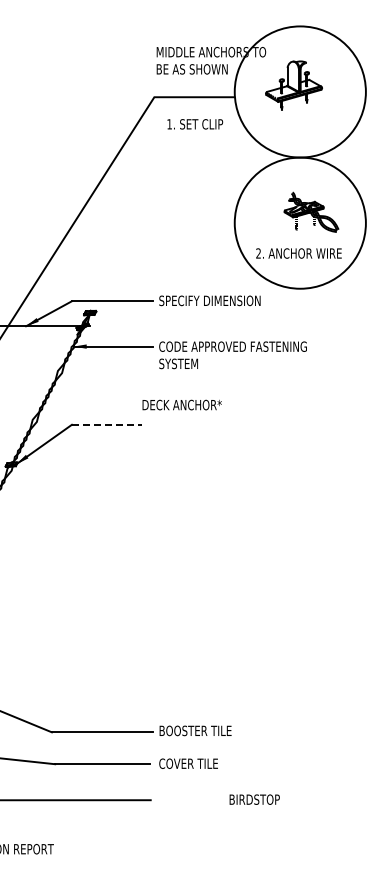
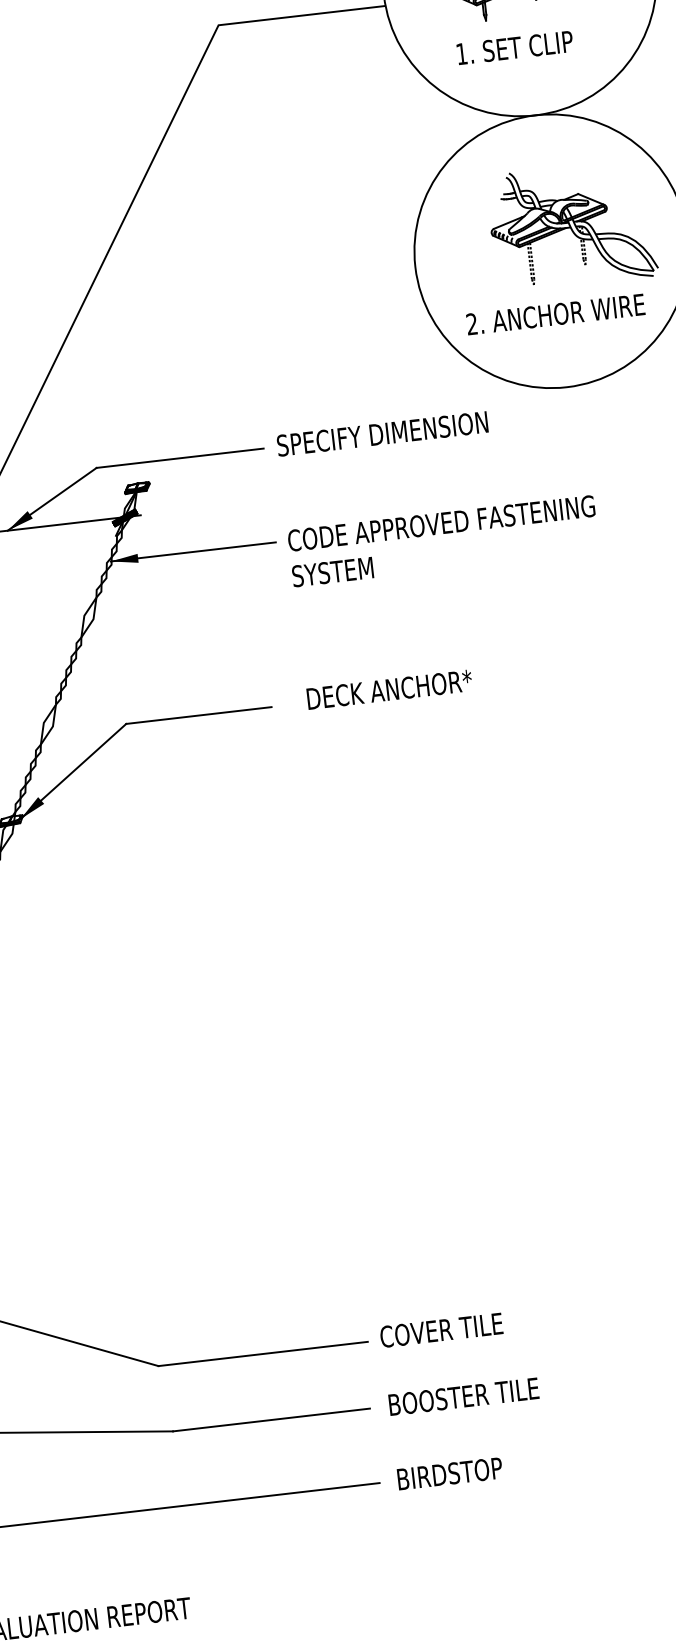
text: (195, 124) -> (515, 48), moved
part: (311, 212) -> (571, 226), size x1.43
text: (181, 404) -> (388, 688), moved
line: (107, 424) -> (199, 714), dashed -> solid
text: (195, 730) -> (455, 1327), BOOSTER TILE -> COVER TILE
text: (195, 763) -> (463, 1396), COVER TILE -> BOOSTER TILE
text: (254, 799) -> (449, 1473), moved

